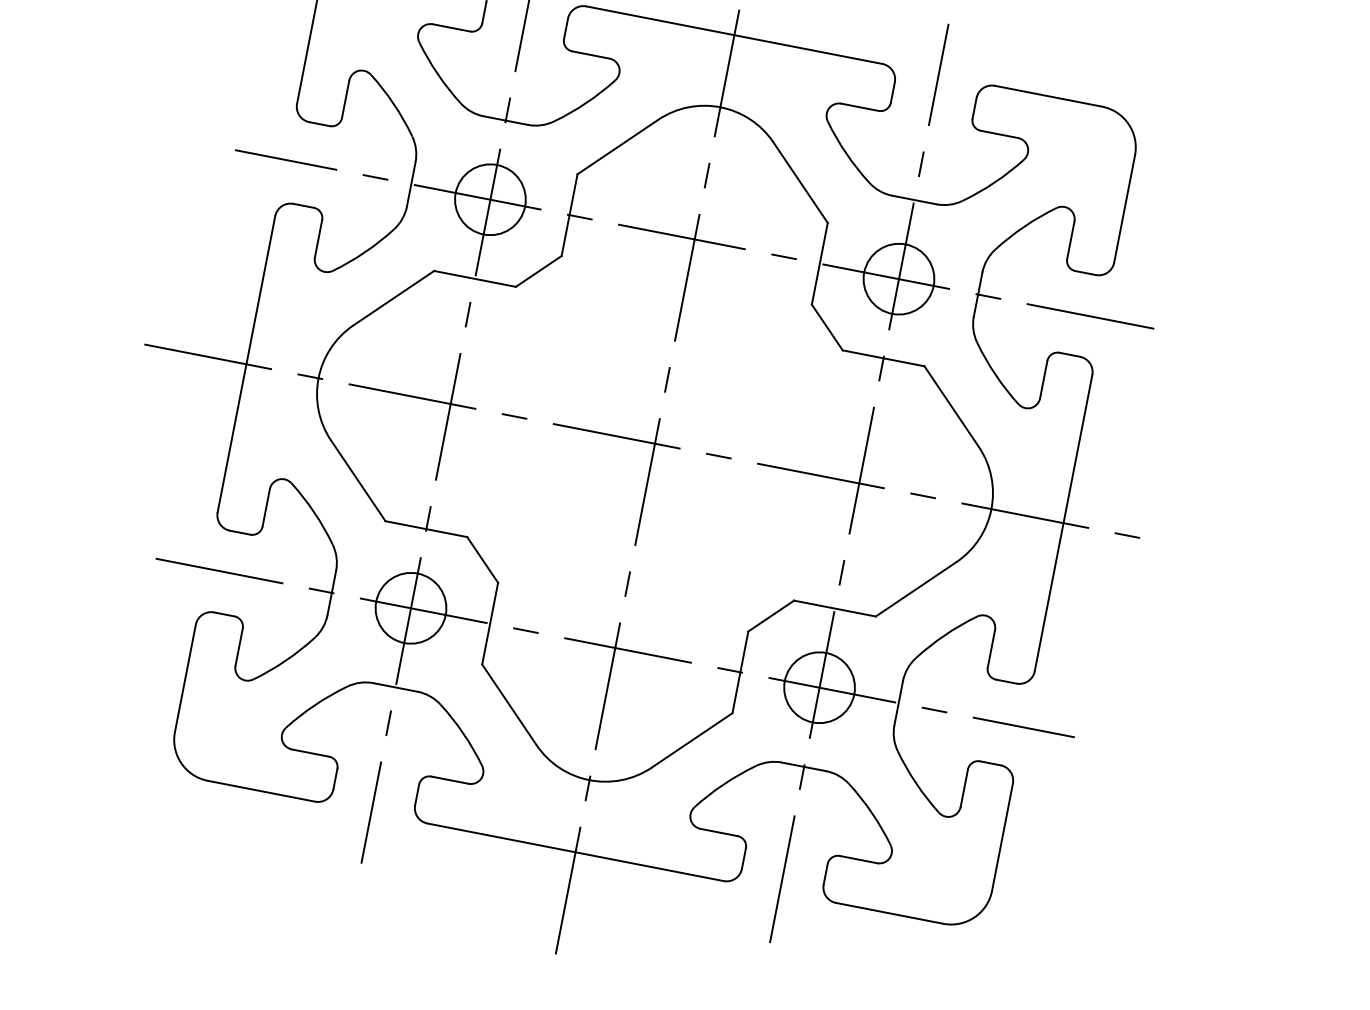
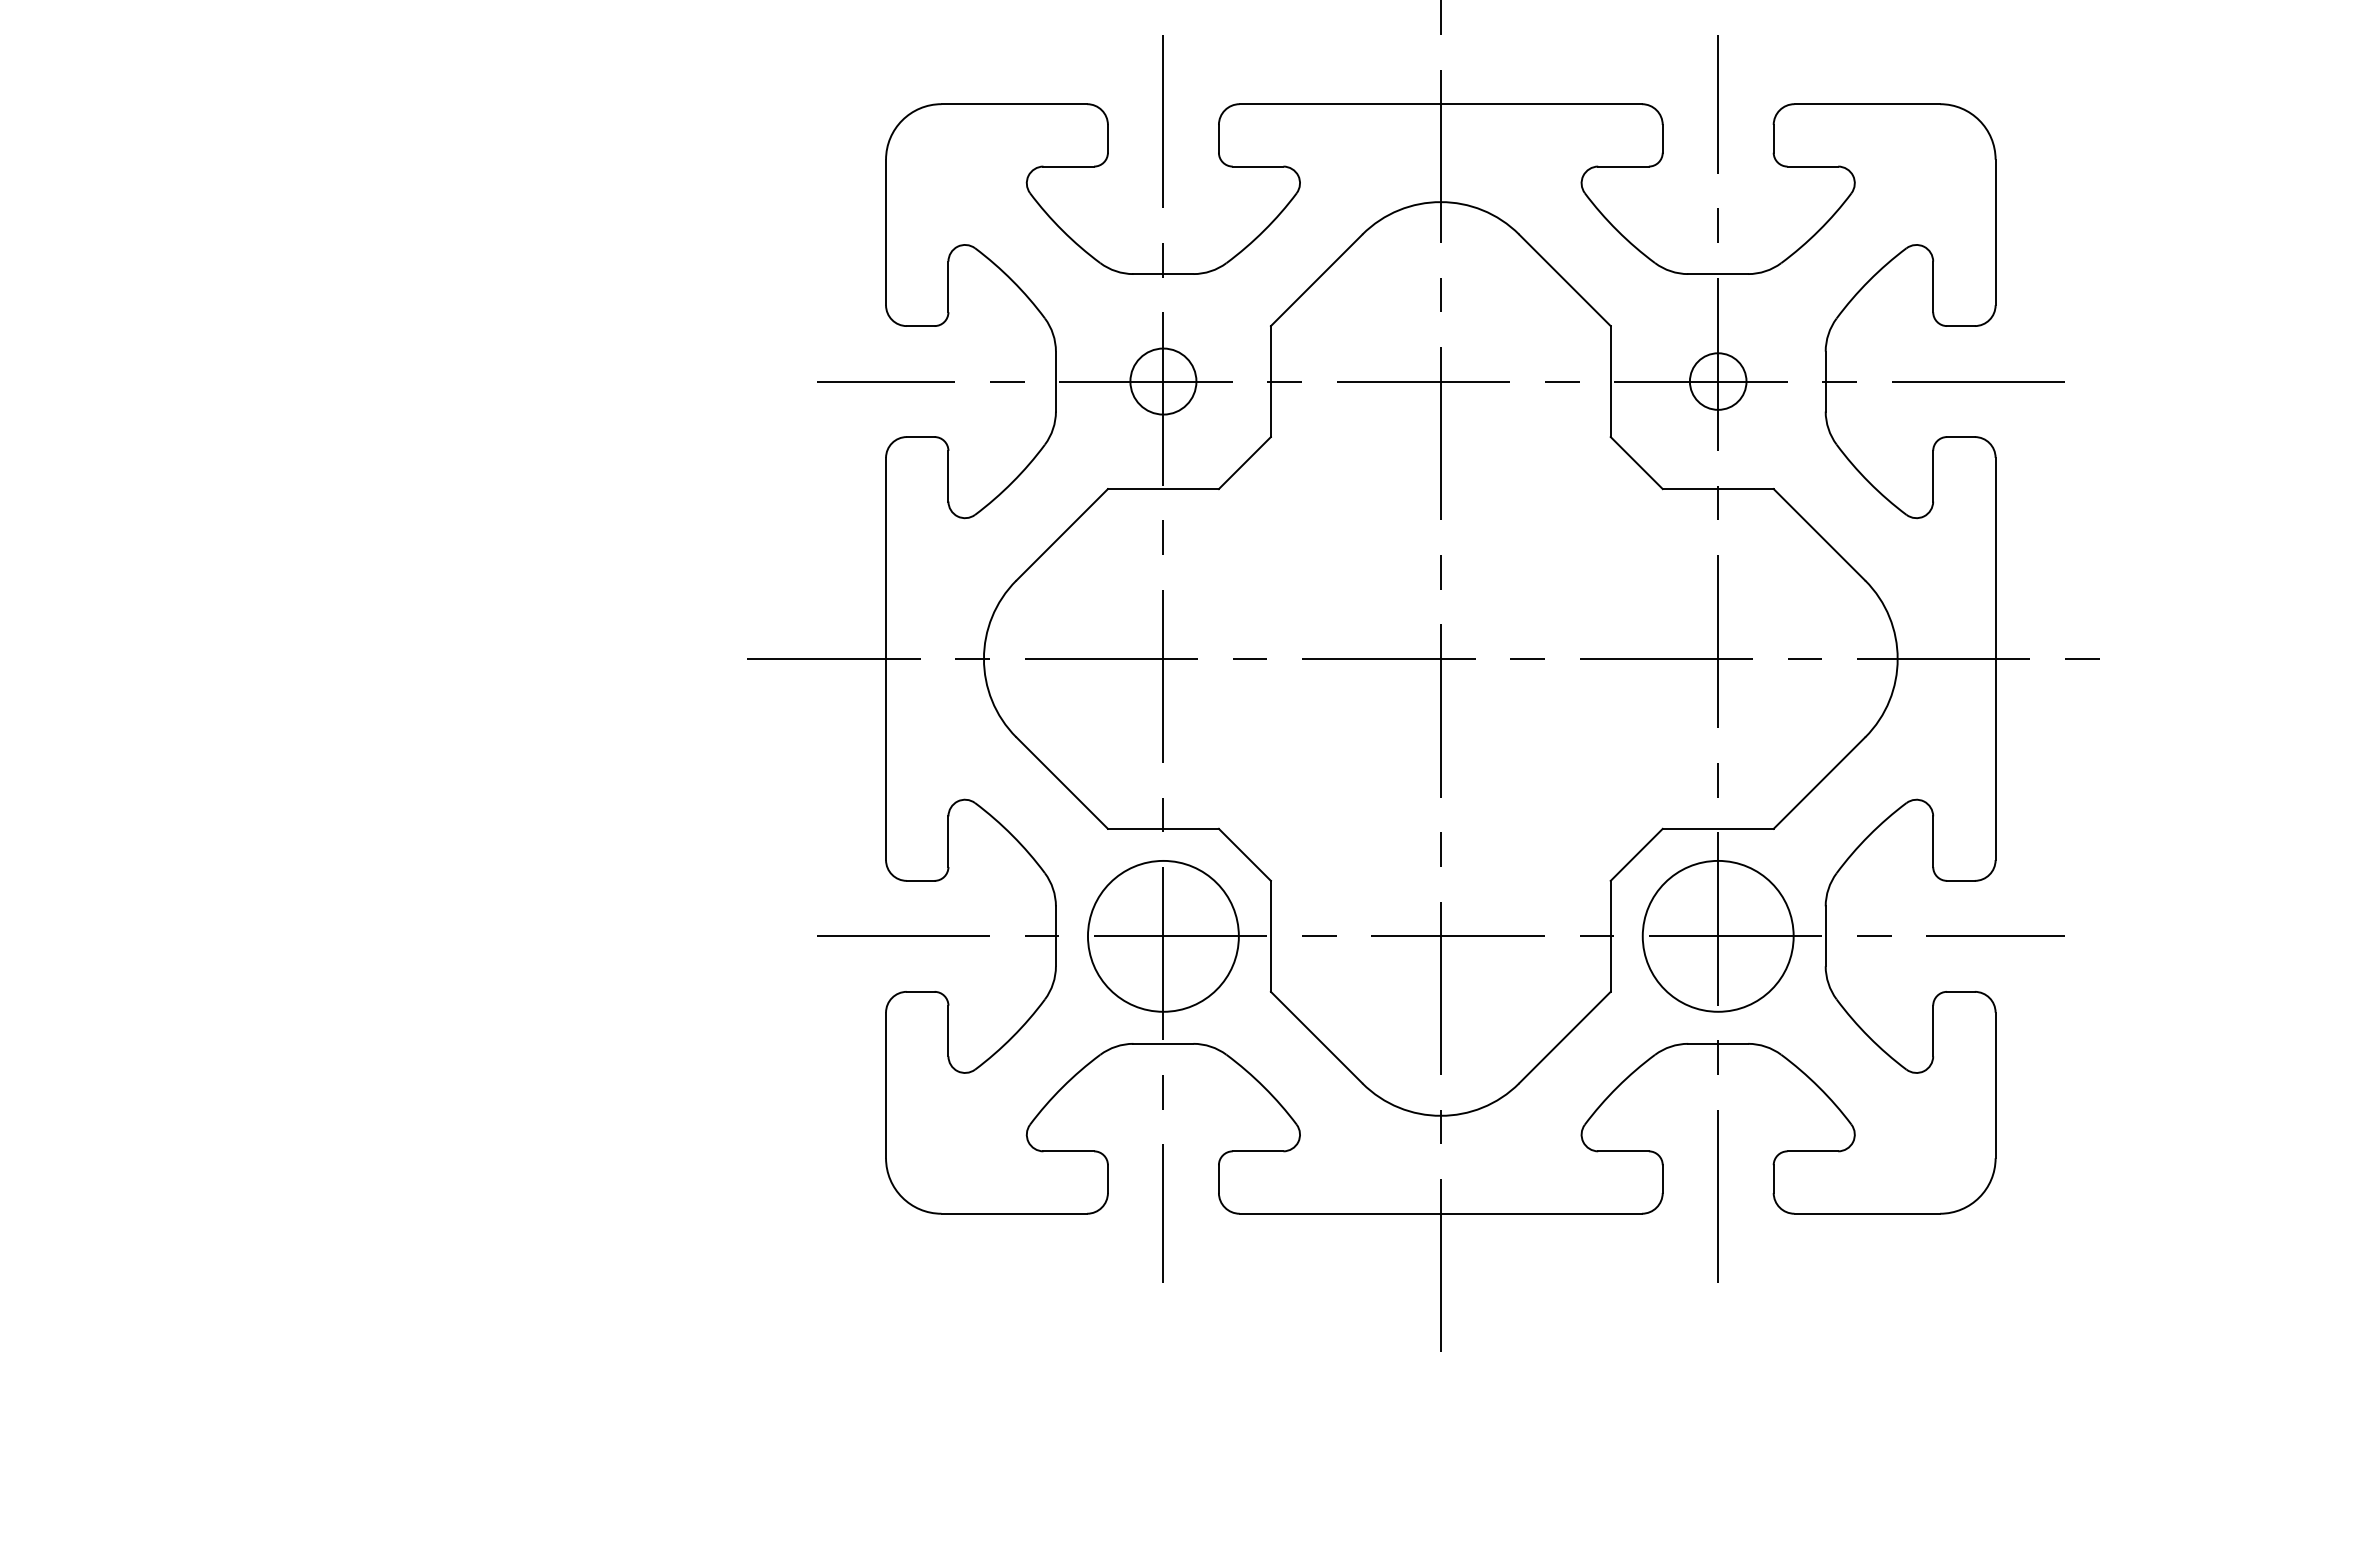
circle: (490, 199) -> (1163, 381), size x0.7
circle: (899, 279) -> (1718, 381), size x0.6
circle: (411, 608) -> (1163, 936), size x1.6
circle: (819, 687) -> (1718, 936), size x1.6

